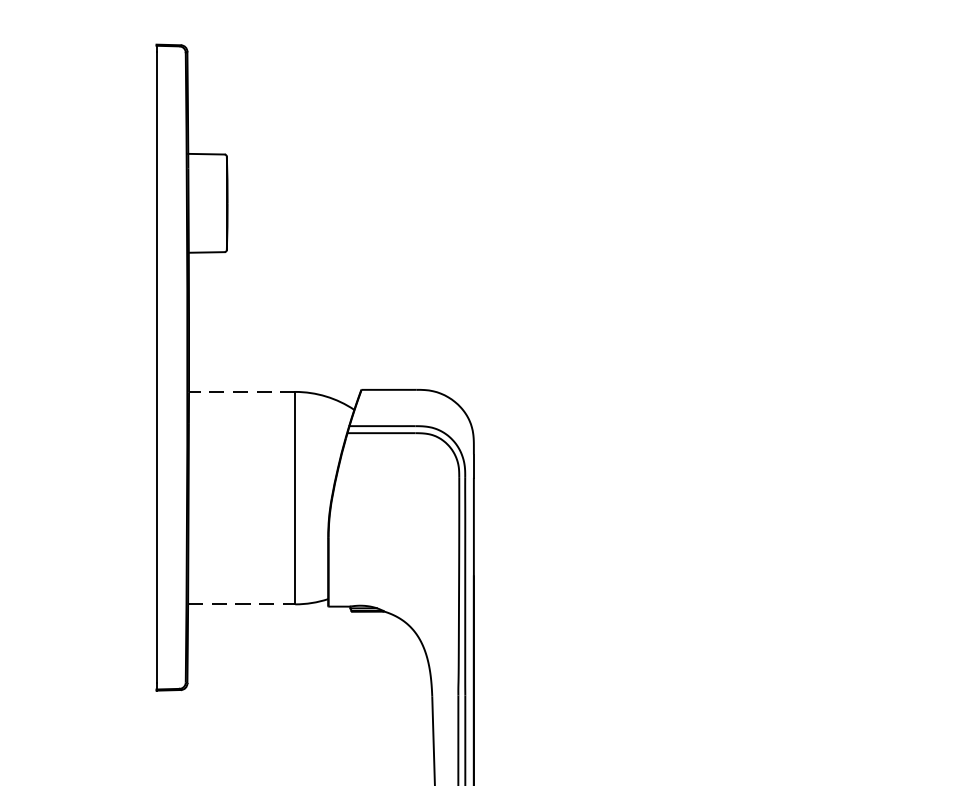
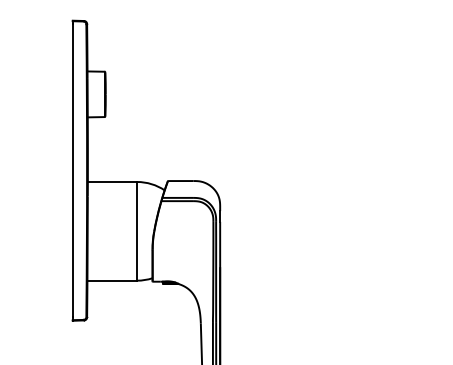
line: (242, 393) -> (112, 182), dashed -> solid
line: (242, 604) -> (112, 280), dashed -> solid

